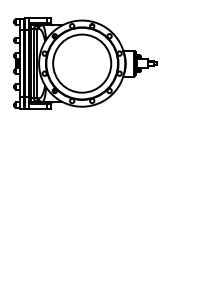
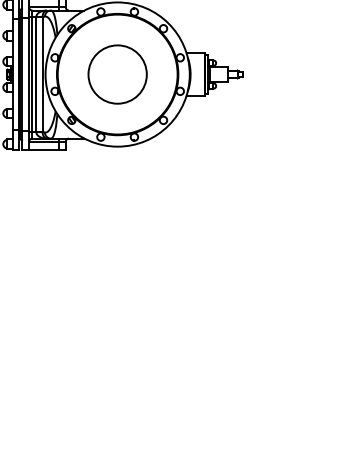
circle: (82, 63) -> (118, 74), size x0.6

